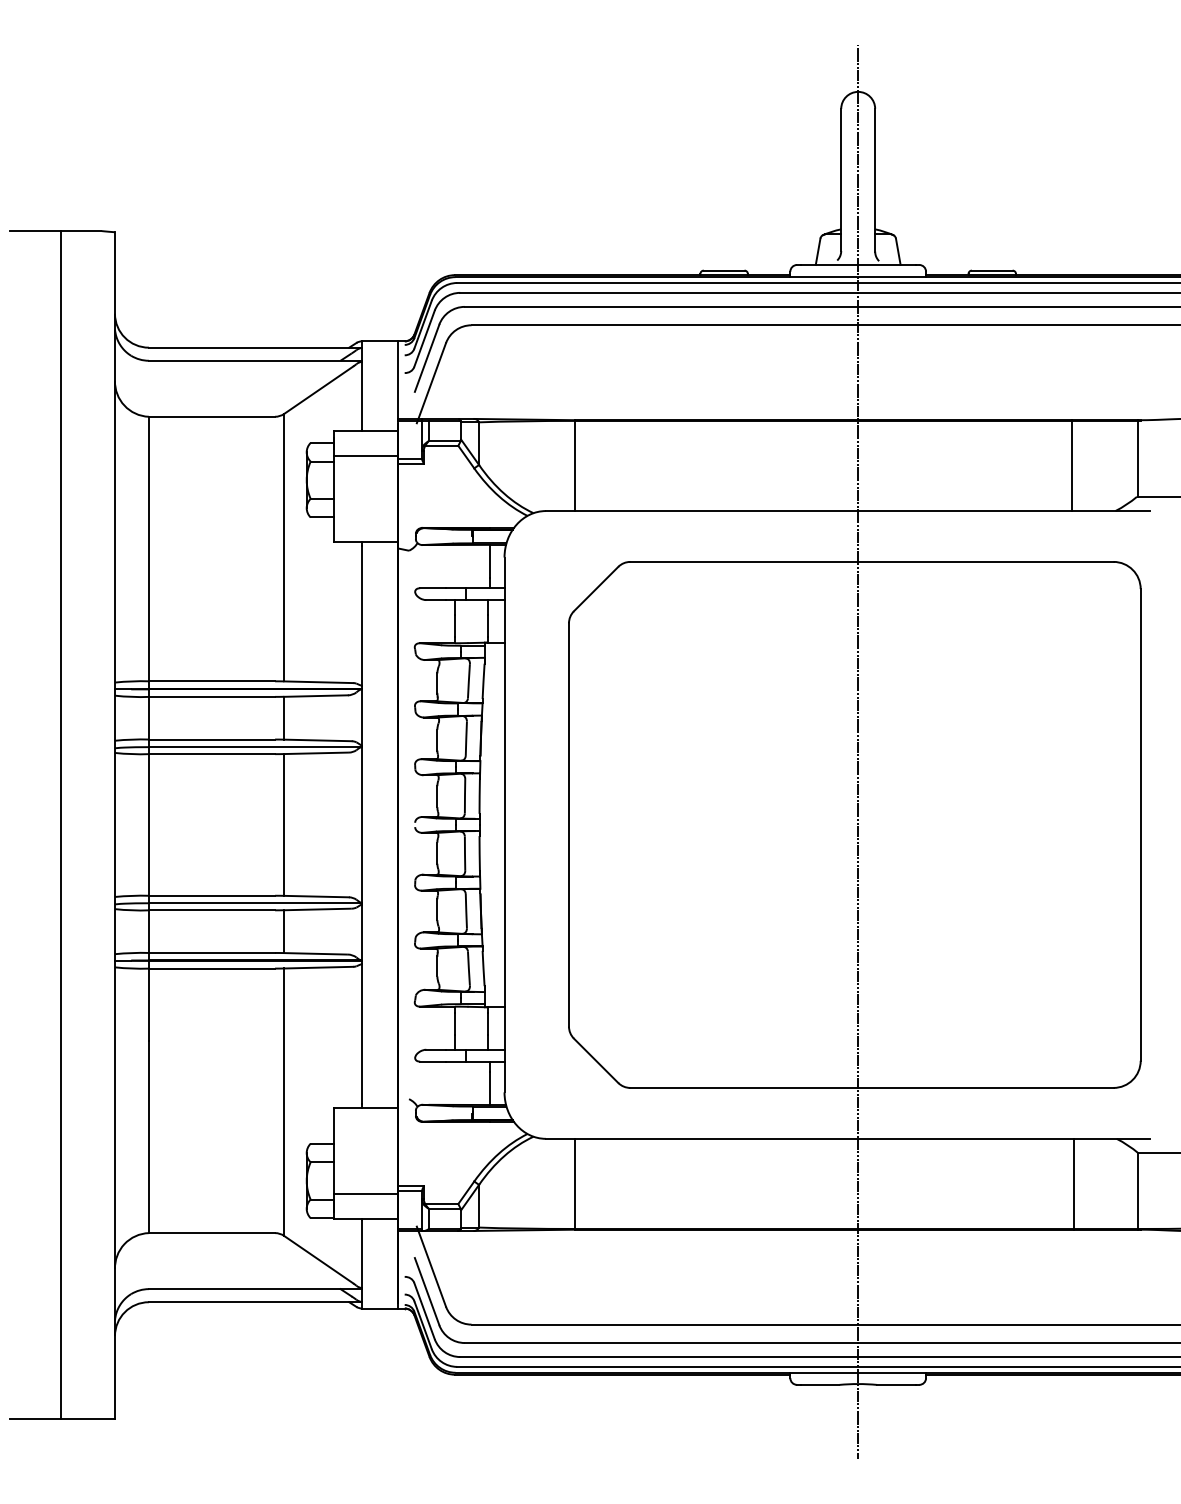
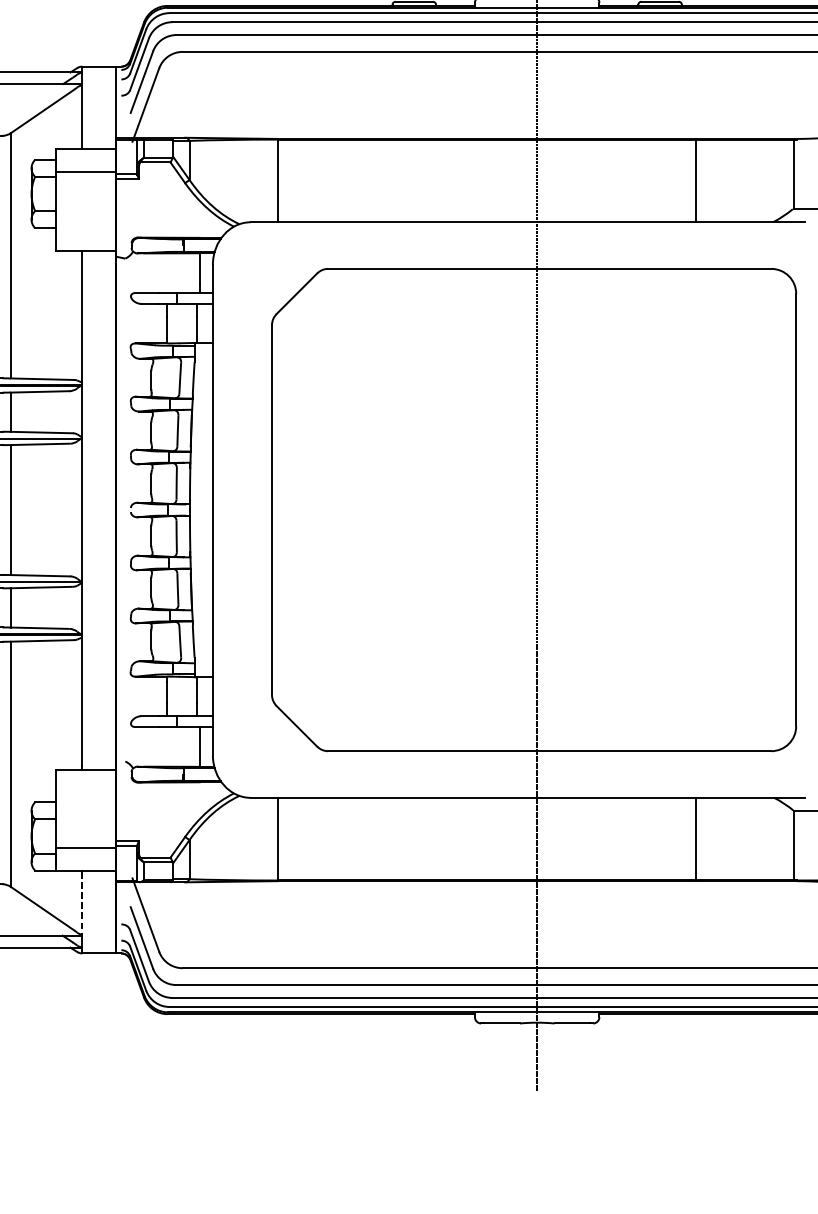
line: (1072, 465) -> (696, 180), moved
line: (1073, 1183) -> (696, 838), moved
line: (362, 1254) -> (82, 903), solid -> dashed

